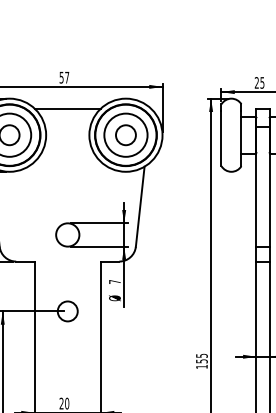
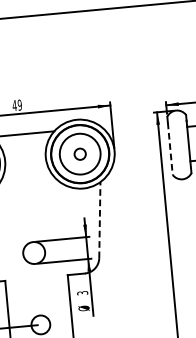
text: (64, 77) -> (17, 105), 57 -> 49
circle: (125, 135) -> (79, 154), size x0.6
line: (221, 138) -> (170, 148), solid -> dashed
line: (140, 206) -> (100, 219), solid -> dashed
text: (114, 282) -> (82, 293), 7 -> 3

